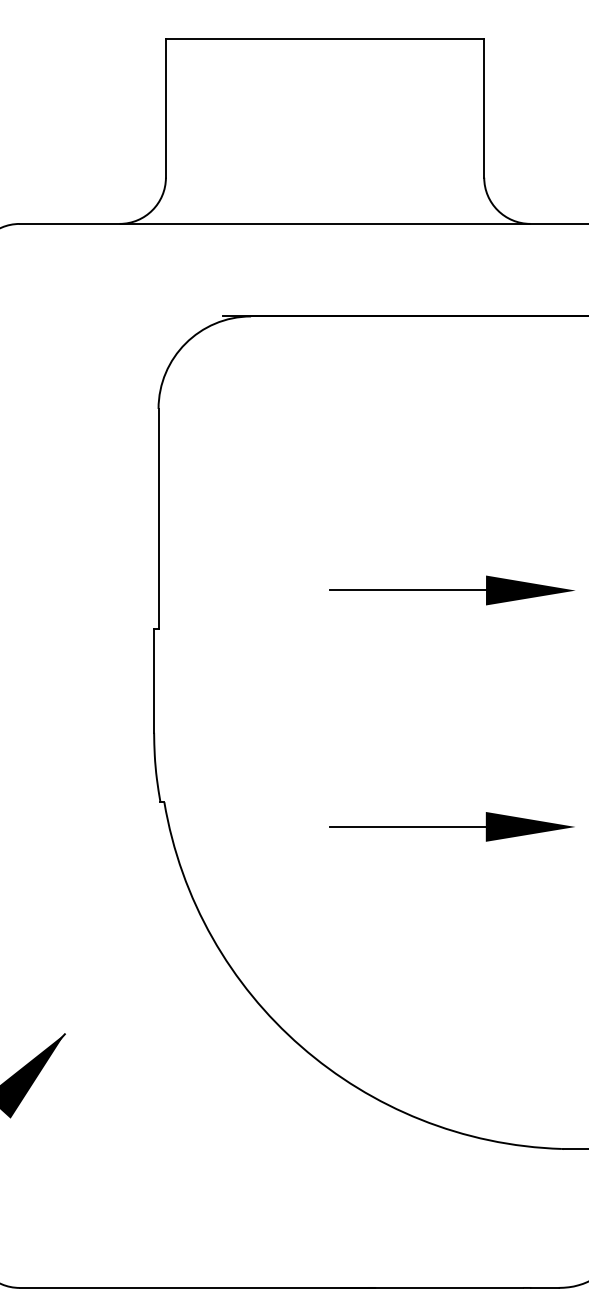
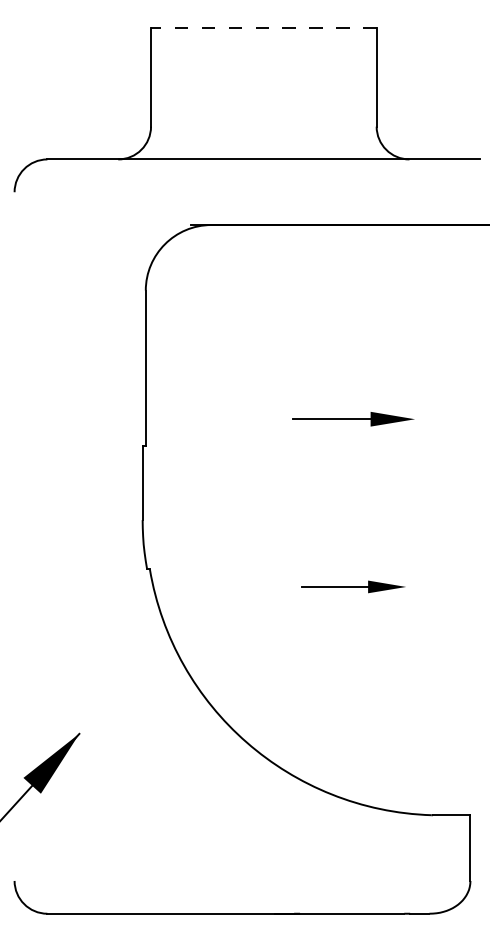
line: (324, 39) -> (263, 28), solid -> dashed
part: (451, 589) -> (353, 418), size x0.7
part: (451, 826) -> (353, 586), size x0.6

